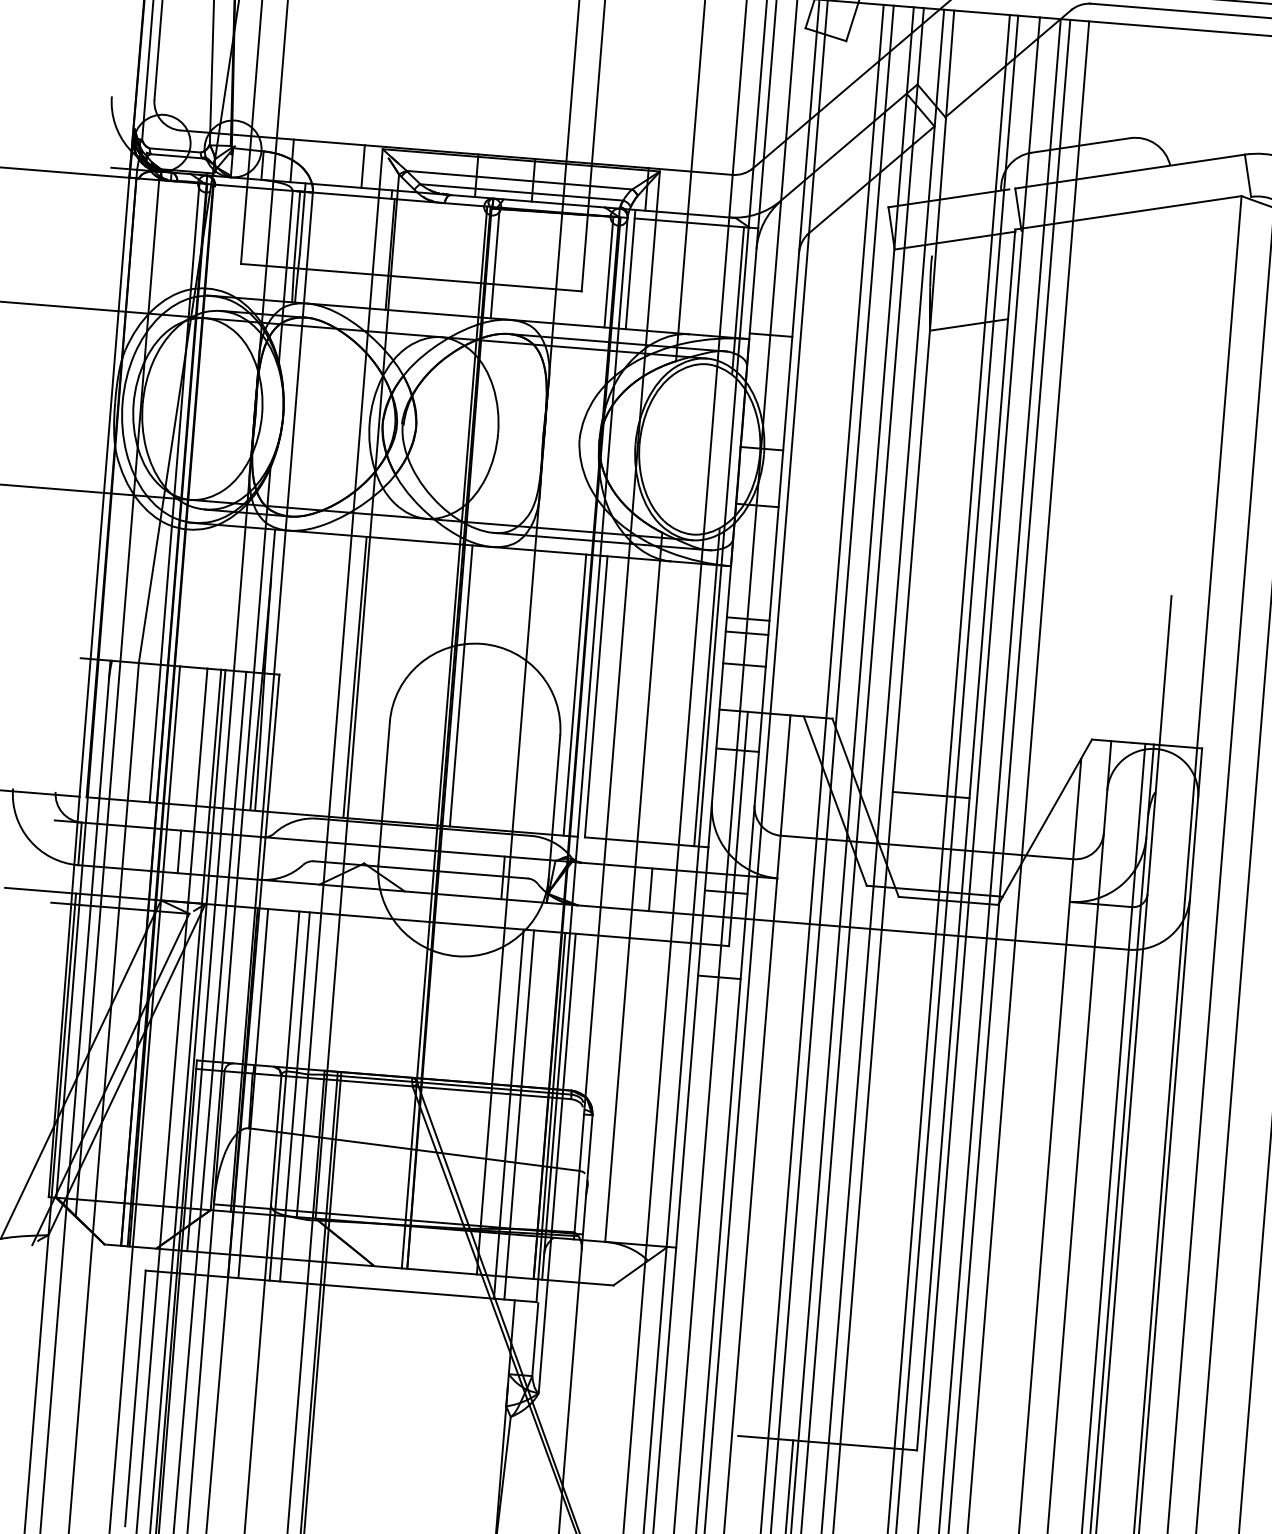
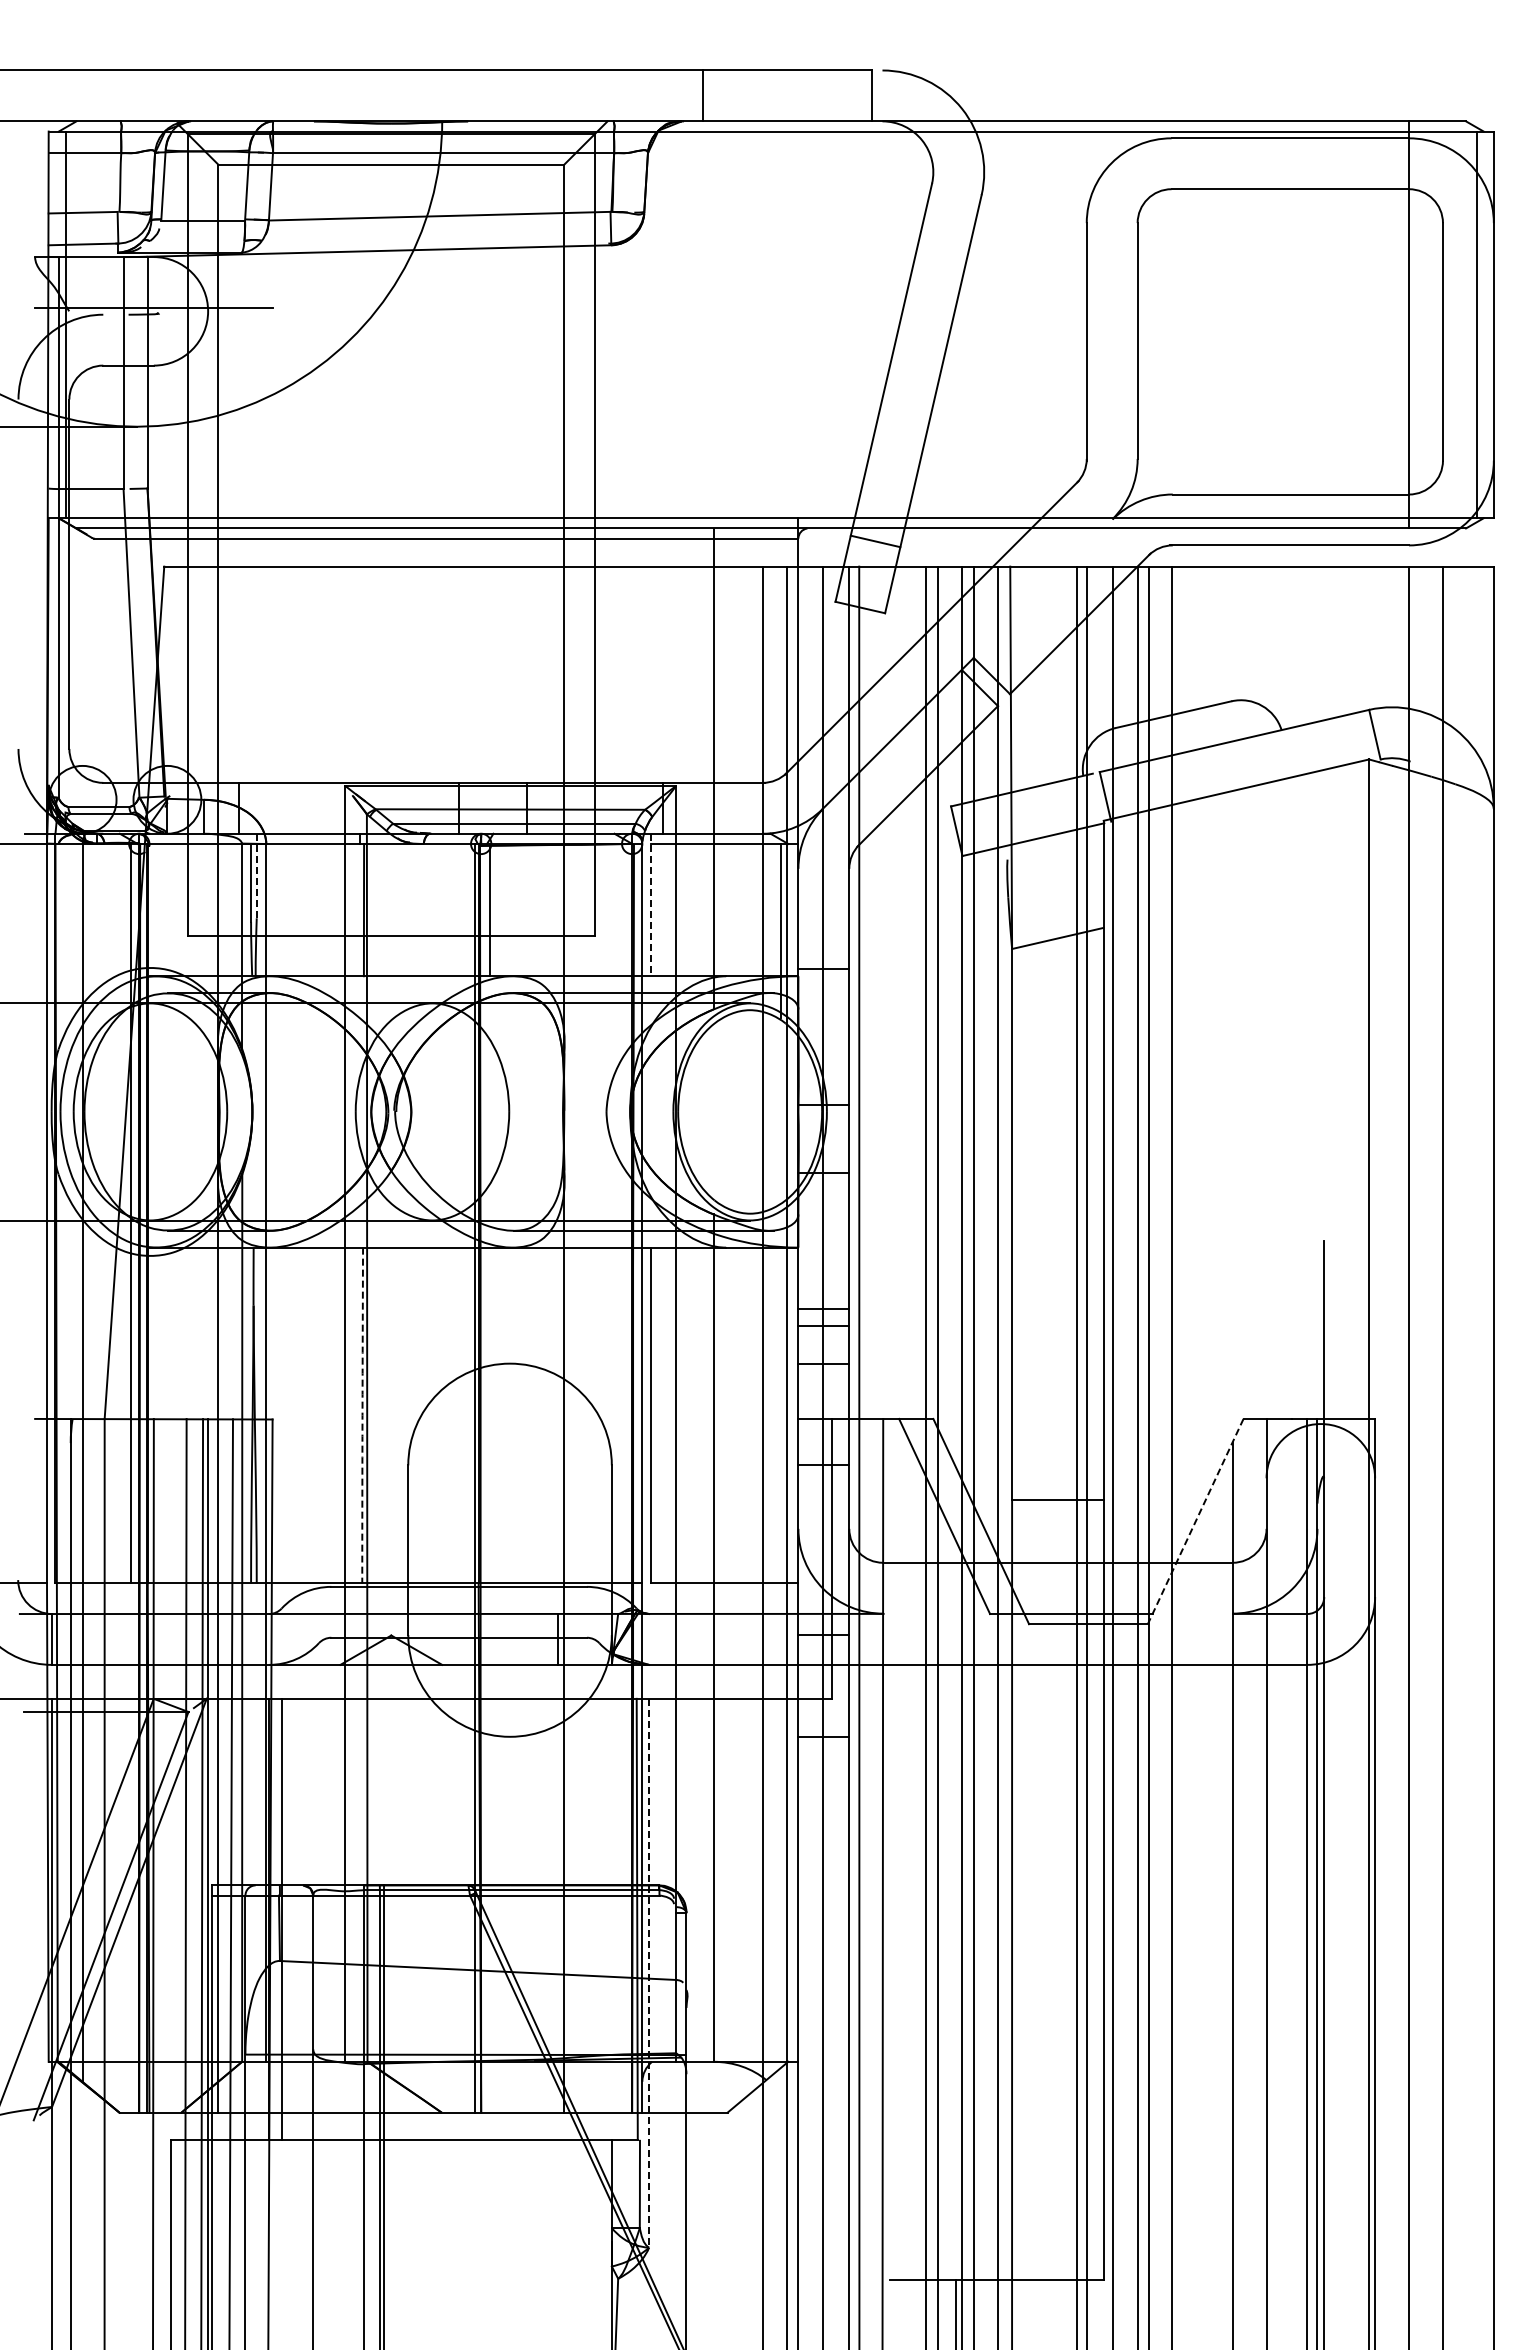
line: (363, 165) -> (323, 807), removed
line: (302, 219) -> (256, 876), solid -> dashed
line: (630, 269) -> (650, 905), solid -> dashed
line: (609, 271) -> (625, 909), removed
arc: (354, 677) -> (362, 1415), solid -> dashed
line: (461, 685) -> (489, 1415), removed
line: (706, 688) -> (781, 1394), removed
line: (575, 695) -> (625, 1415), removed
line: (1044, 823) -> (1195, 1522), solid -> dashed
line: (179, 851) -> (170, 1639), removed
line: (650, 889) -> (733, 1639), removed
line: (284, 1095) -> (318, 1918), removed
line: (295, 1096) -> (331, 1918), removed
line: (508, 1113) -> (586, 1918), removed
line: (519, 1114) -> (599, 1918), removed
line: (557, 1163) -> (649, 1973), solid -> dashed

